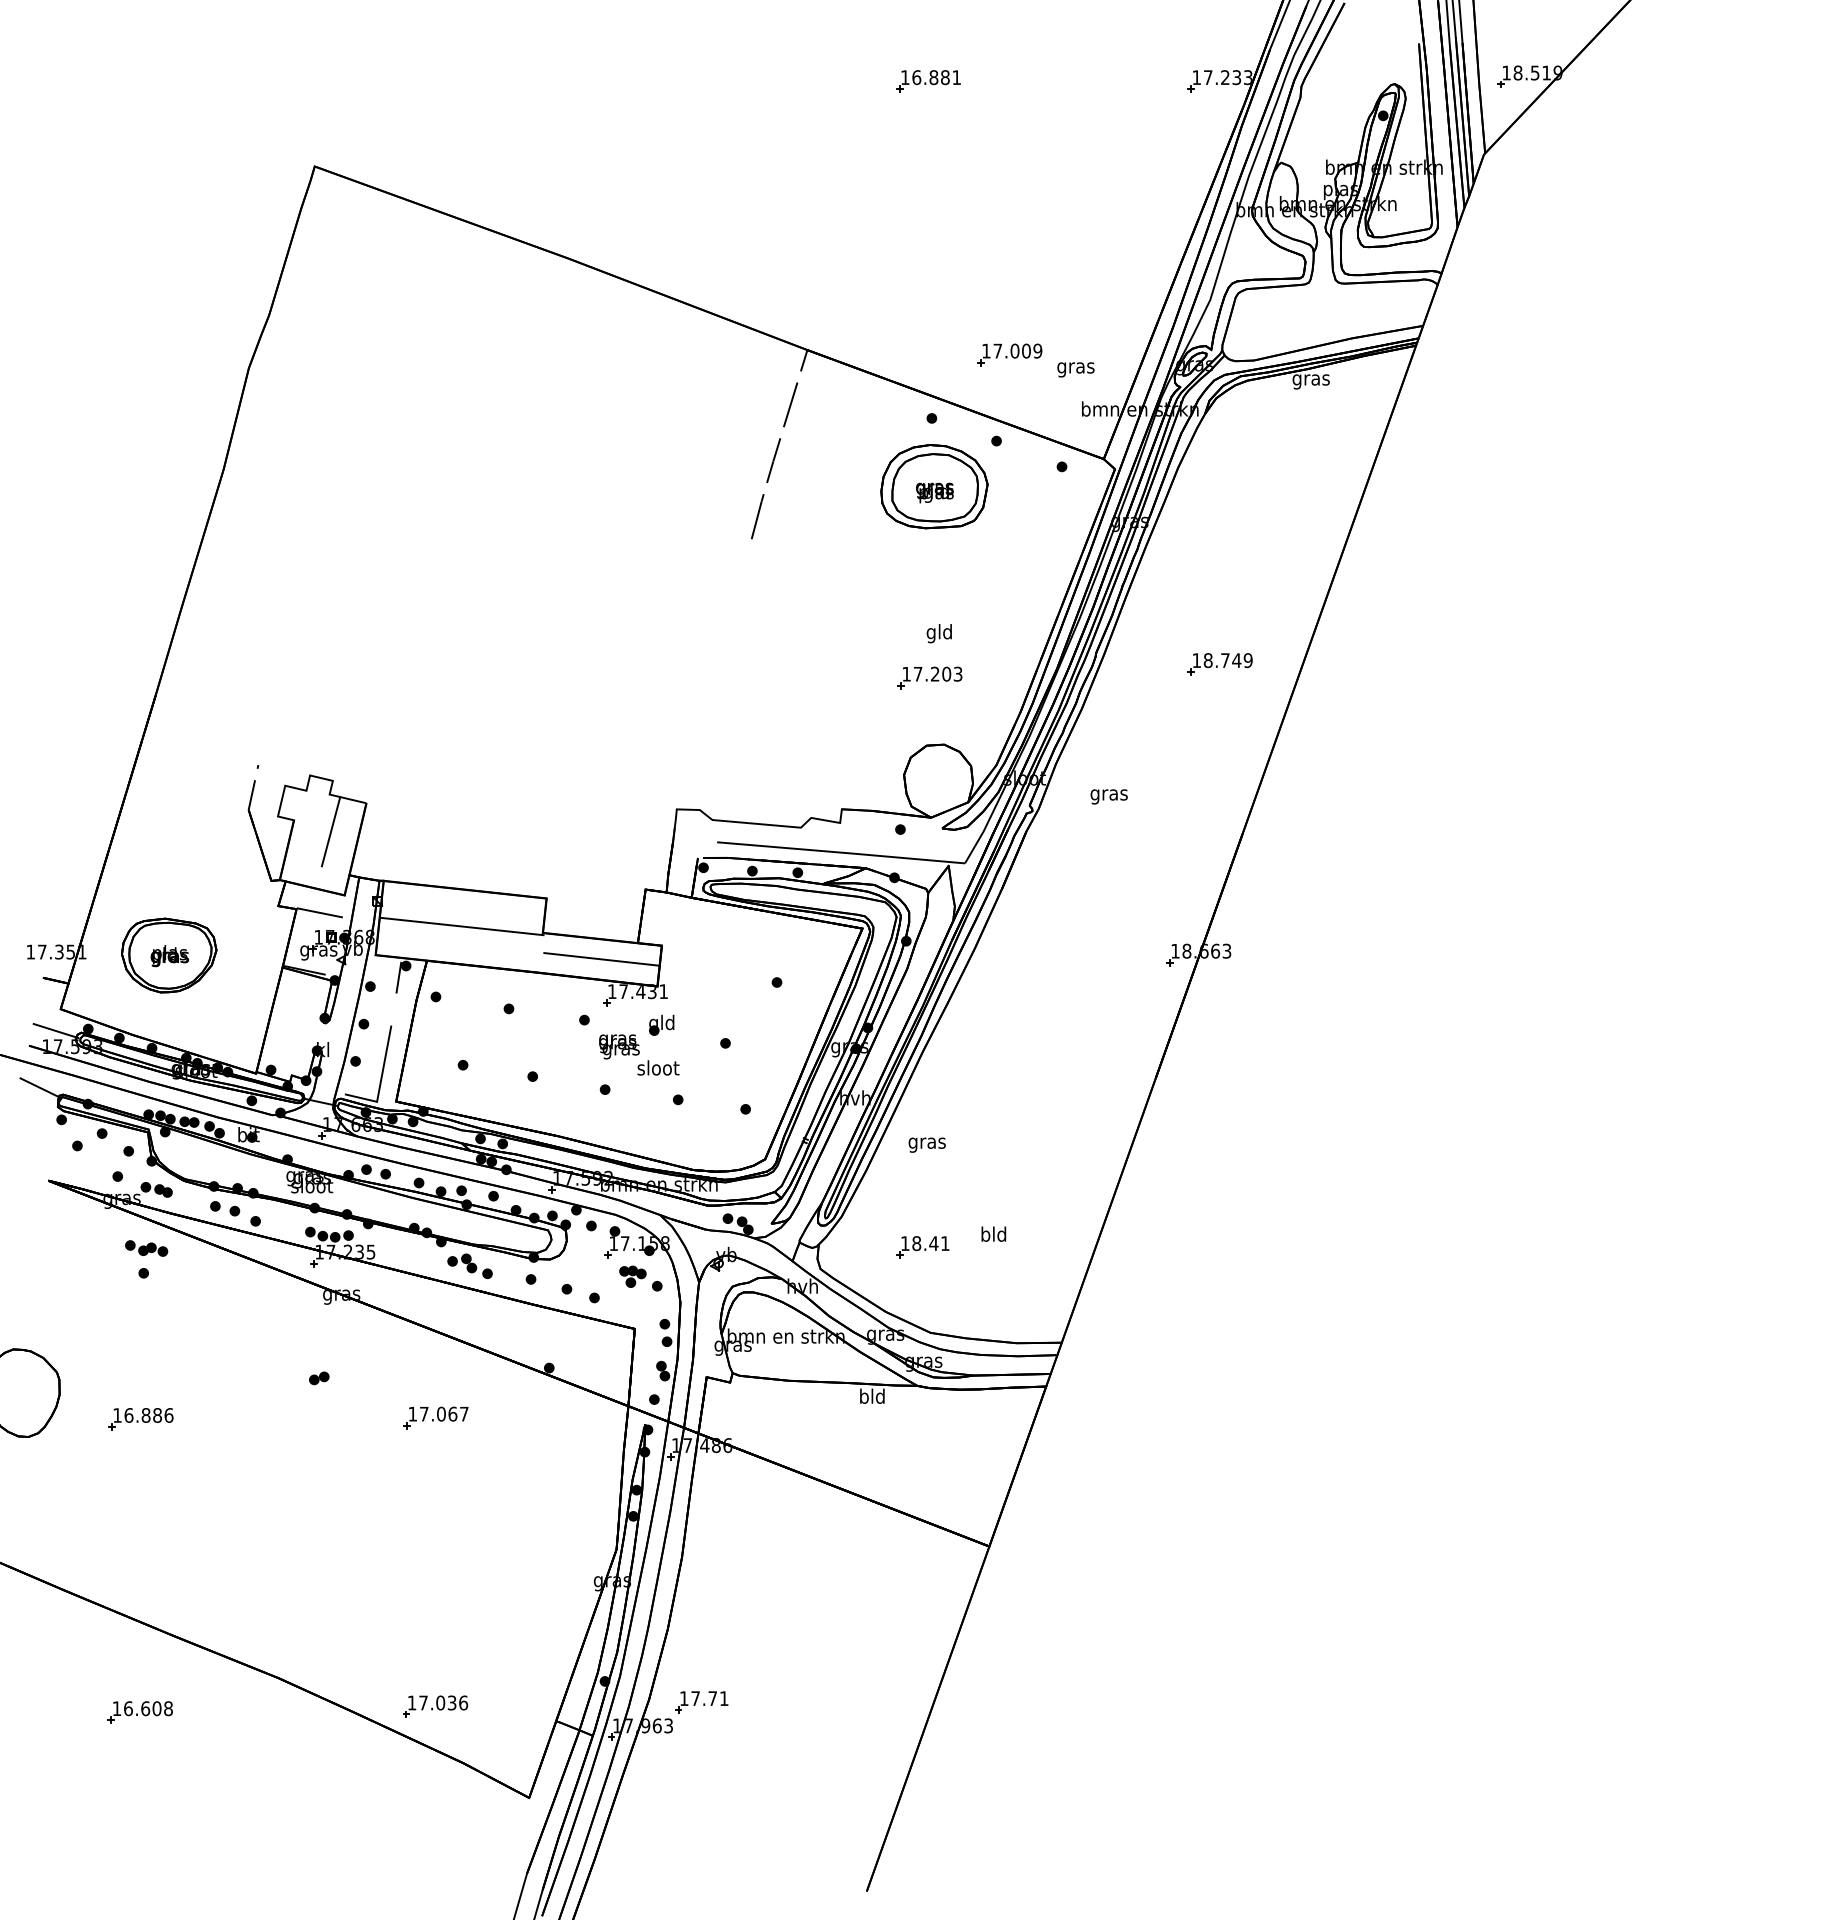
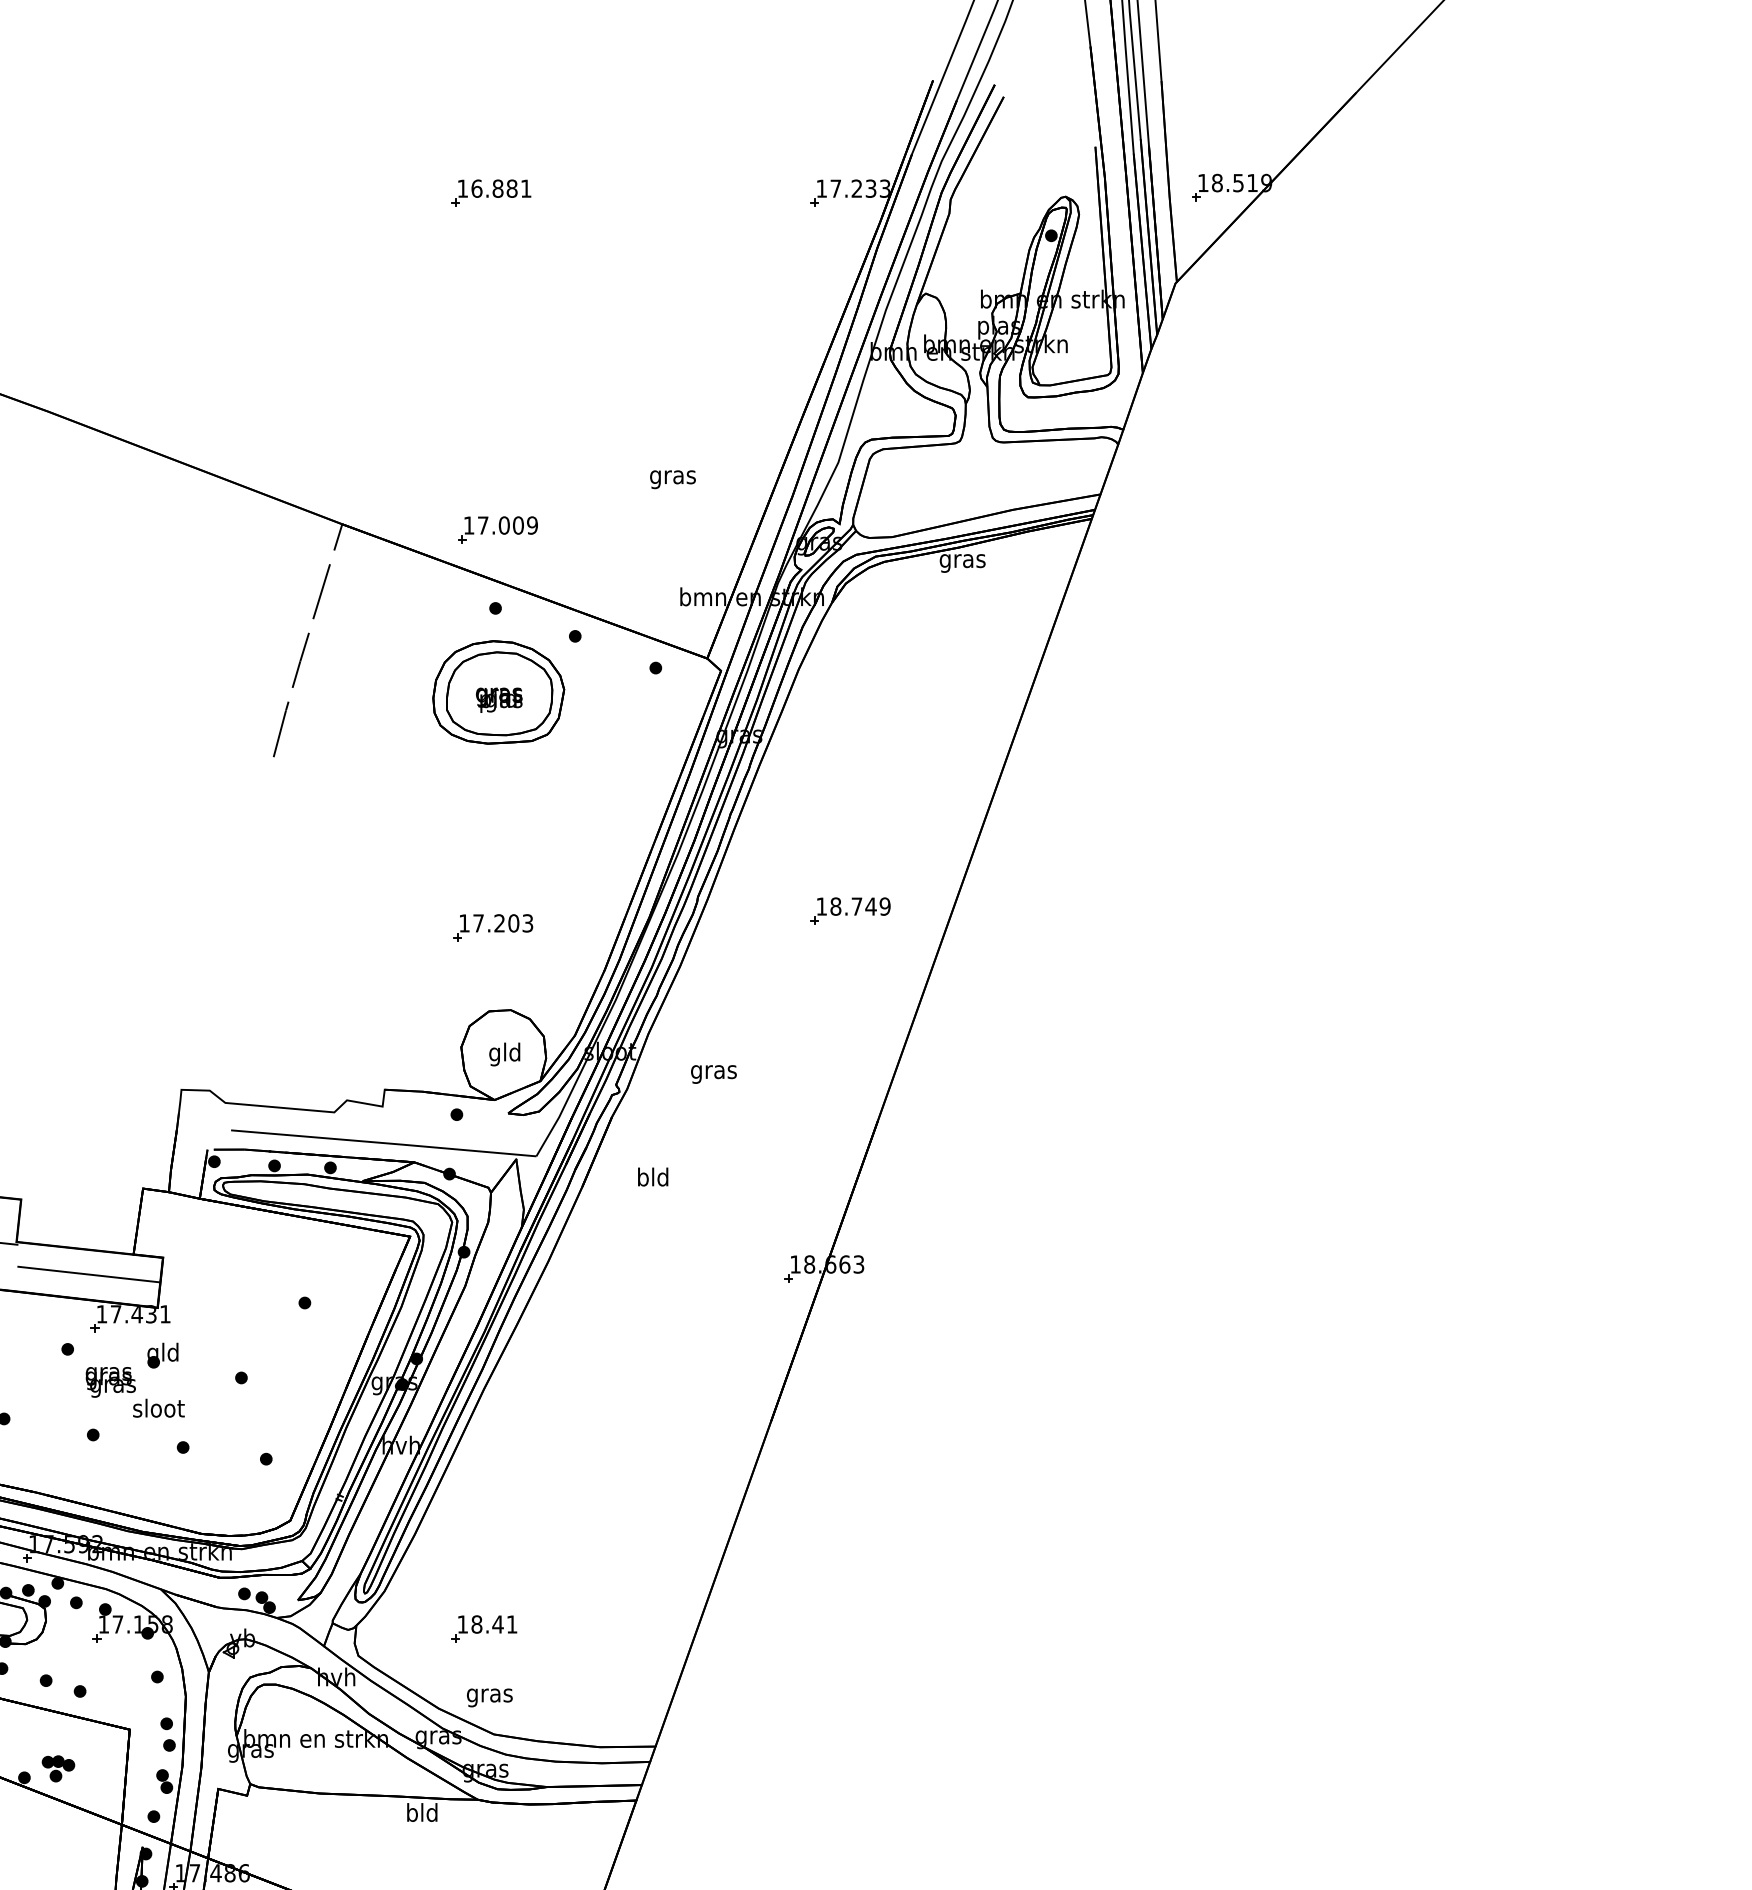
part: (1009, 354) -> (497, 529), moved
text: (1075, 369) -> (672, 479), moved
text: (938, 633) -> (503, 1054), moved
text: (926, 1144) -> (488, 1697), moved
text: (993, 1233) -> (652, 1176), moved
part: (632, 1276) -> (57, 1768), moved

